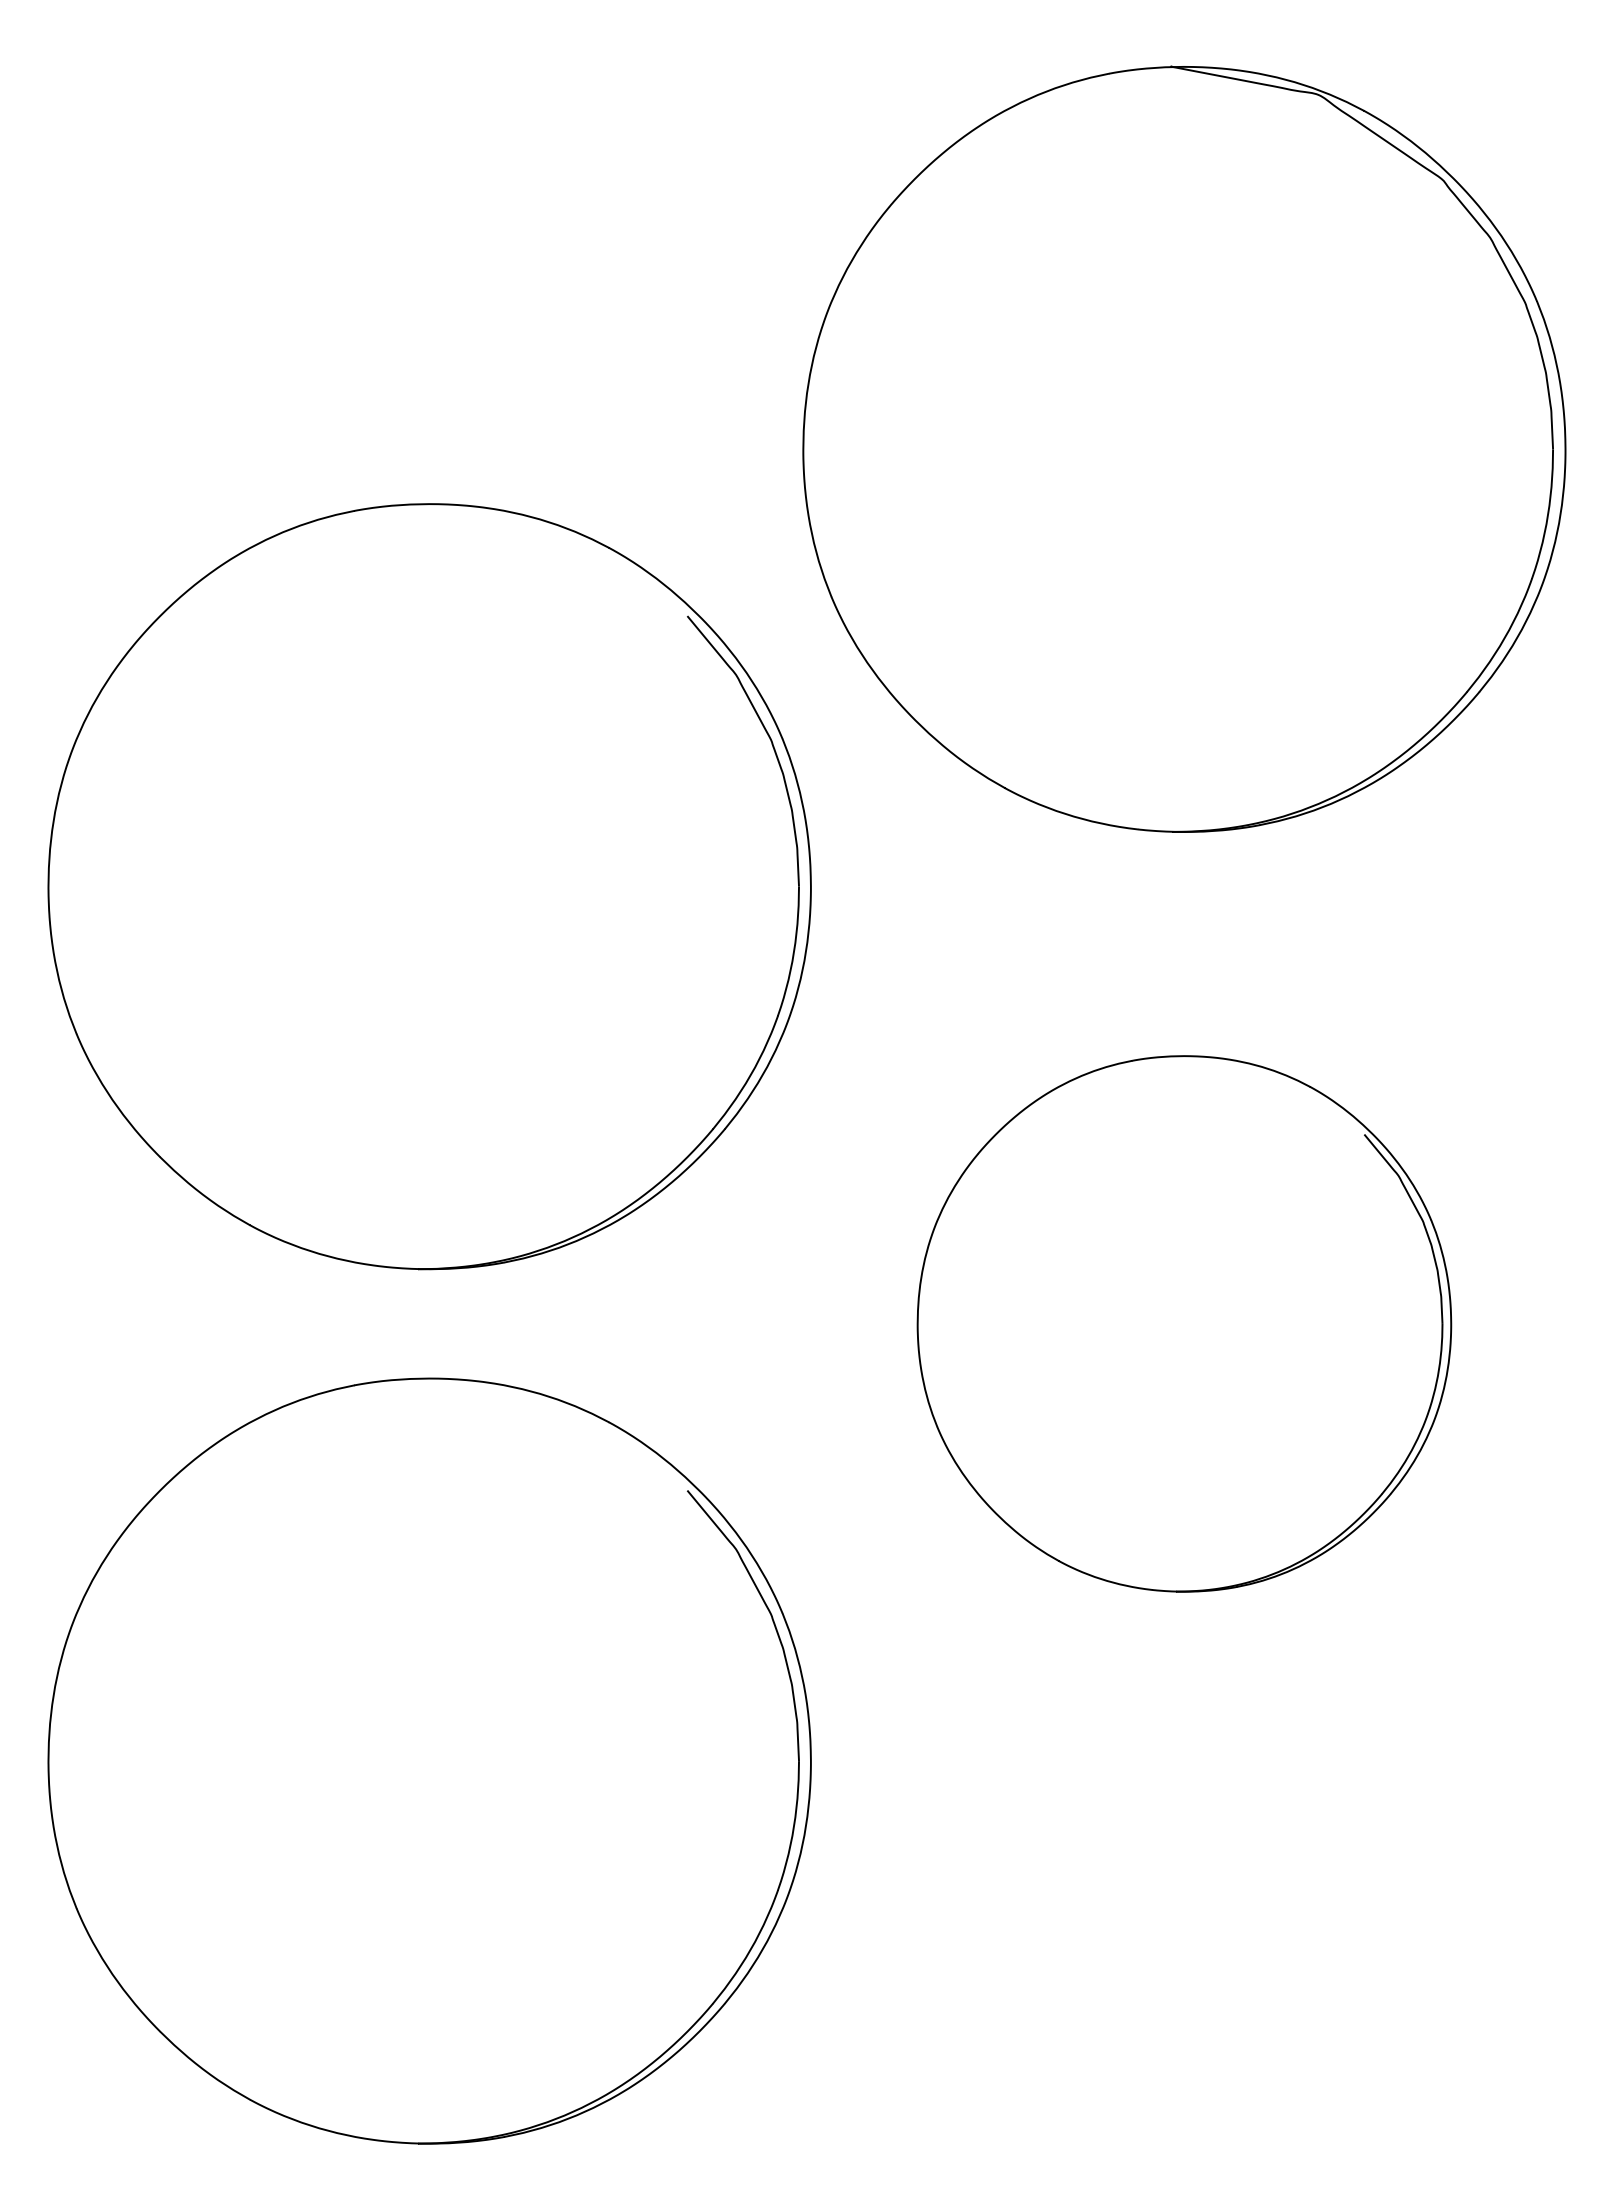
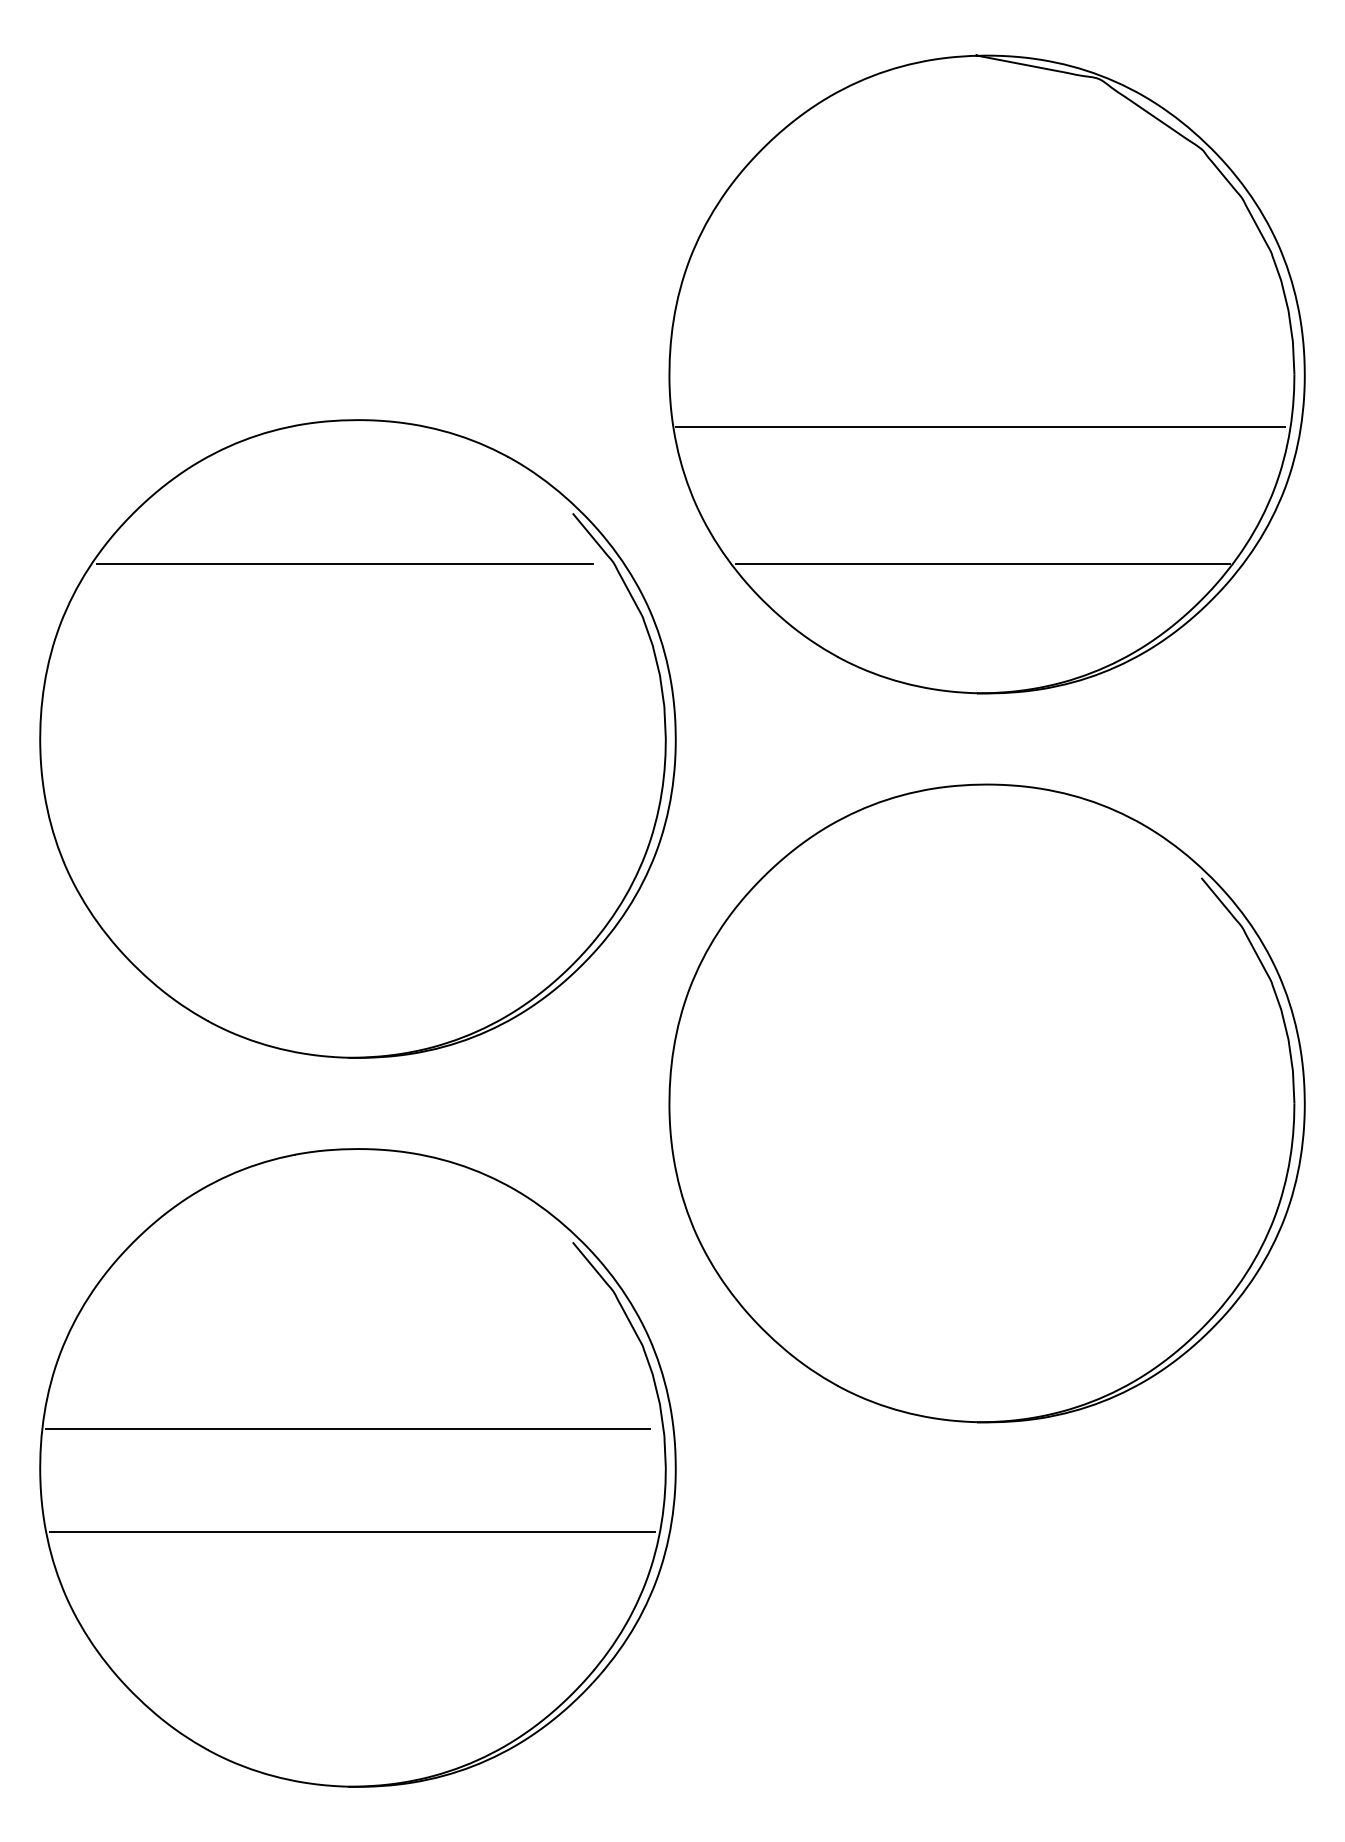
line: (1176, 512) -> (980, 427), added
line: (413, 676) -> (344, 563), added
line: (1179, 676) -> (983, 563), added
part: (1184, 1323) -> (987, 1103), size x1.43
line: (417, 1714) -> (347, 1429), added
line: (423, 1838) -> (352, 1532), added

